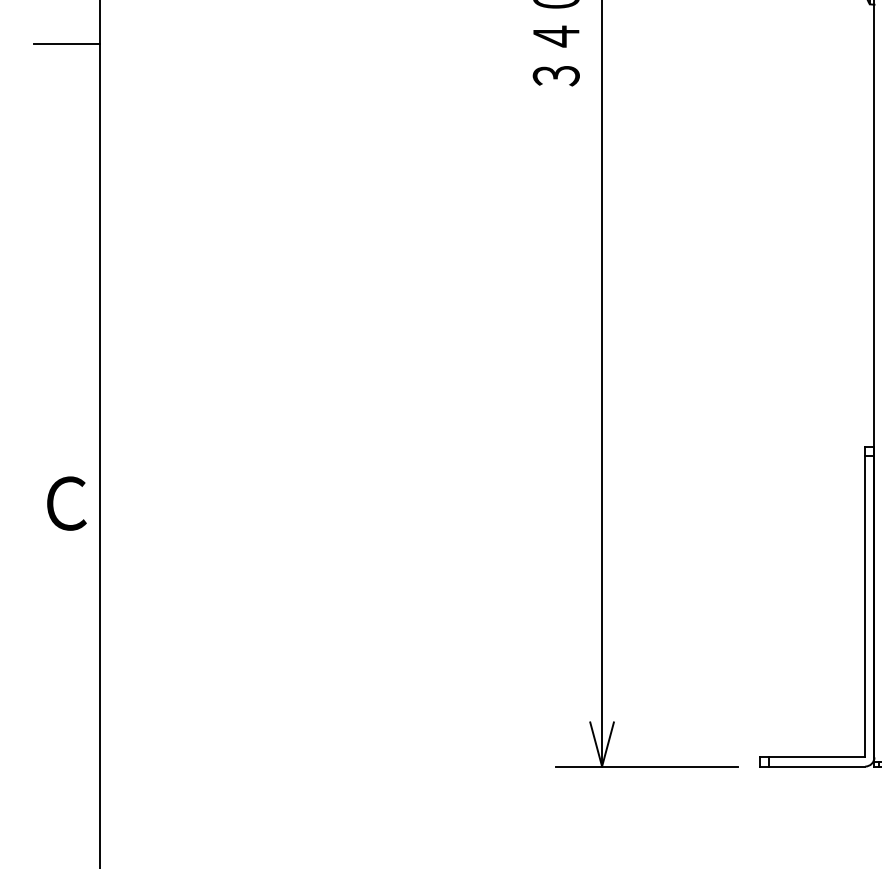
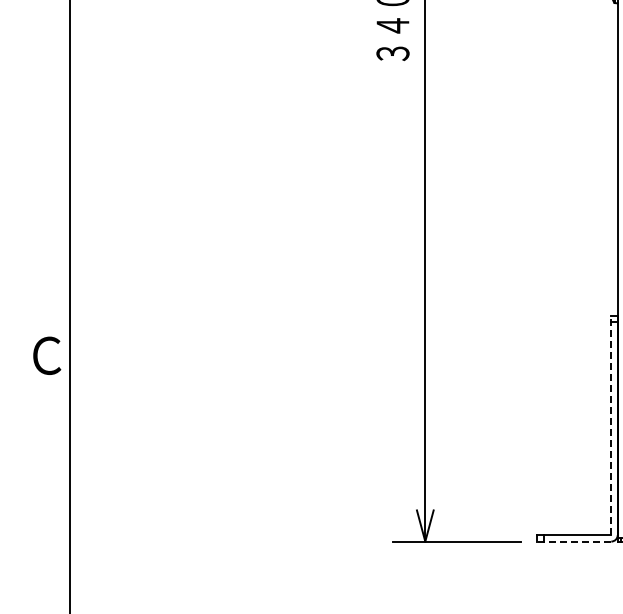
line: (65, 43) -> (46, 30), removed
line: (865, 602) -> (611, 425), solid -> dashed
line: (811, 766) -> (573, 541), solid -> dashed

